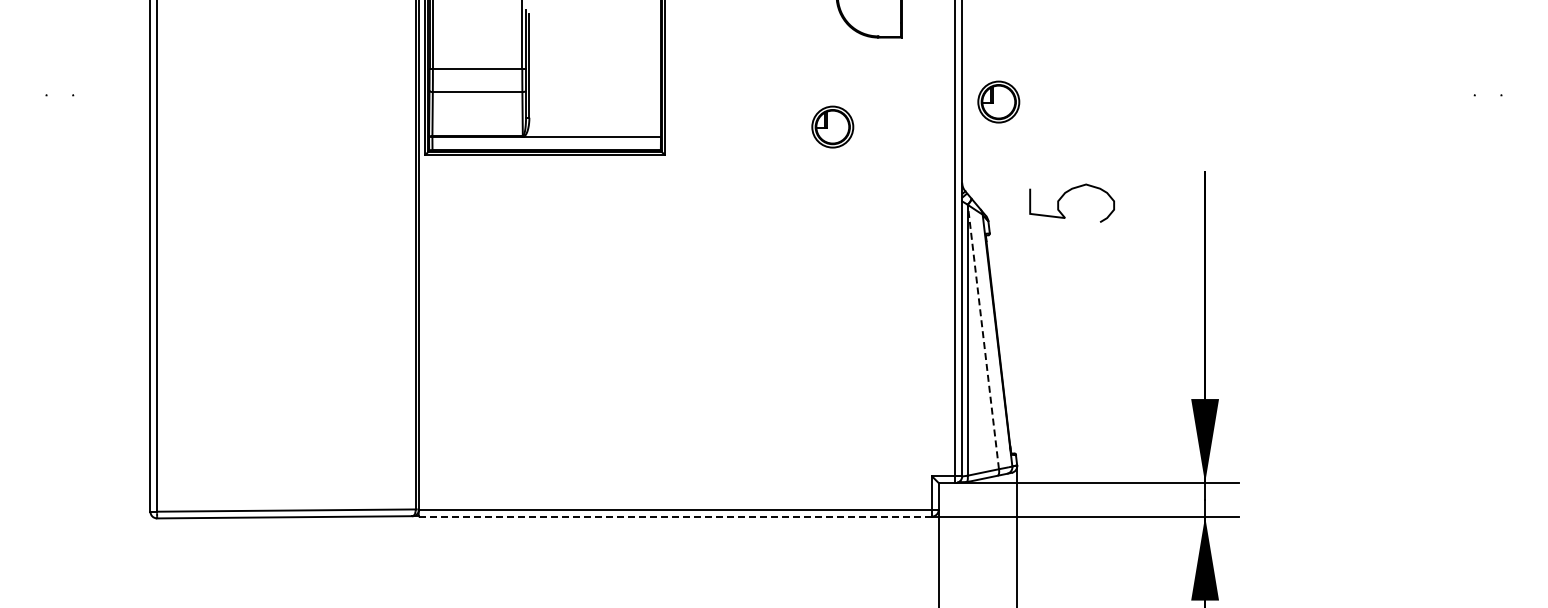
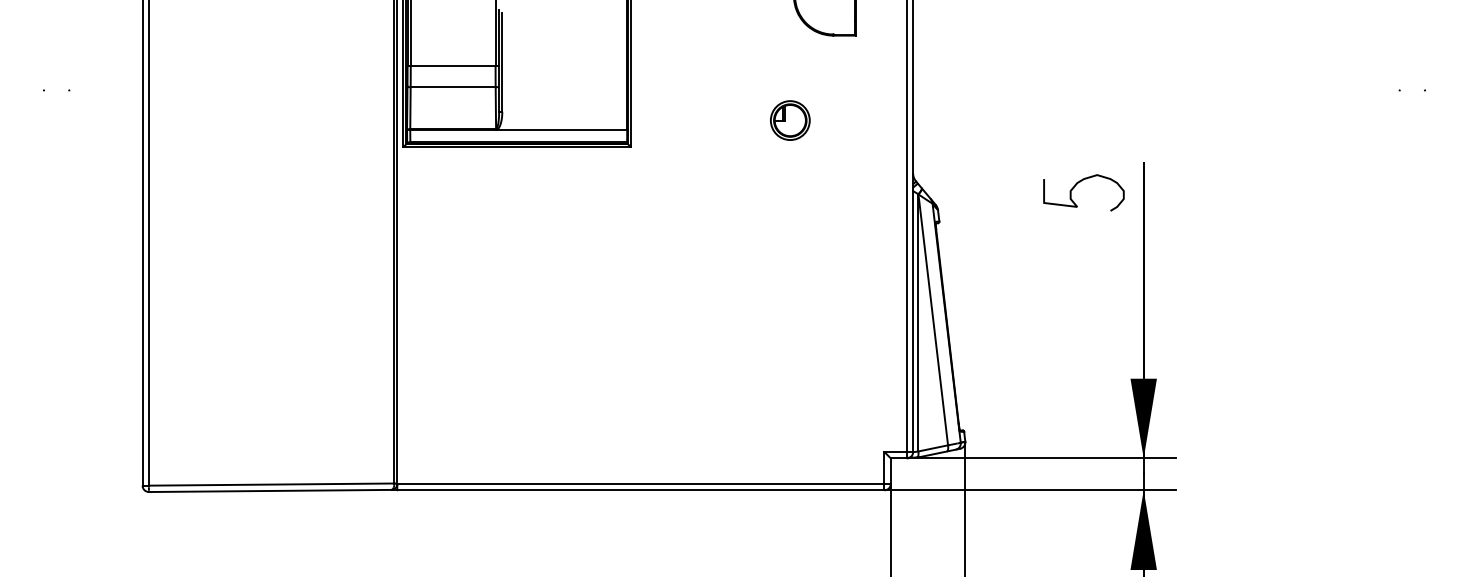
part: (998, 101) -> (947, 96), removed
curve: (1064, 195) -> (1076, 185), moved
line: (983, 336) -> (933, 319), dashed -> solid
line: (675, 516) -> (641, 490), dashed -> solid

